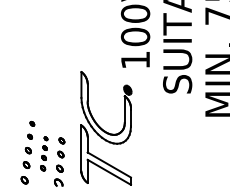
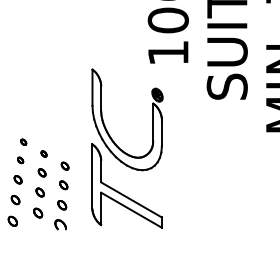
part: (43, 153) -> (39, 183), size x1.43

